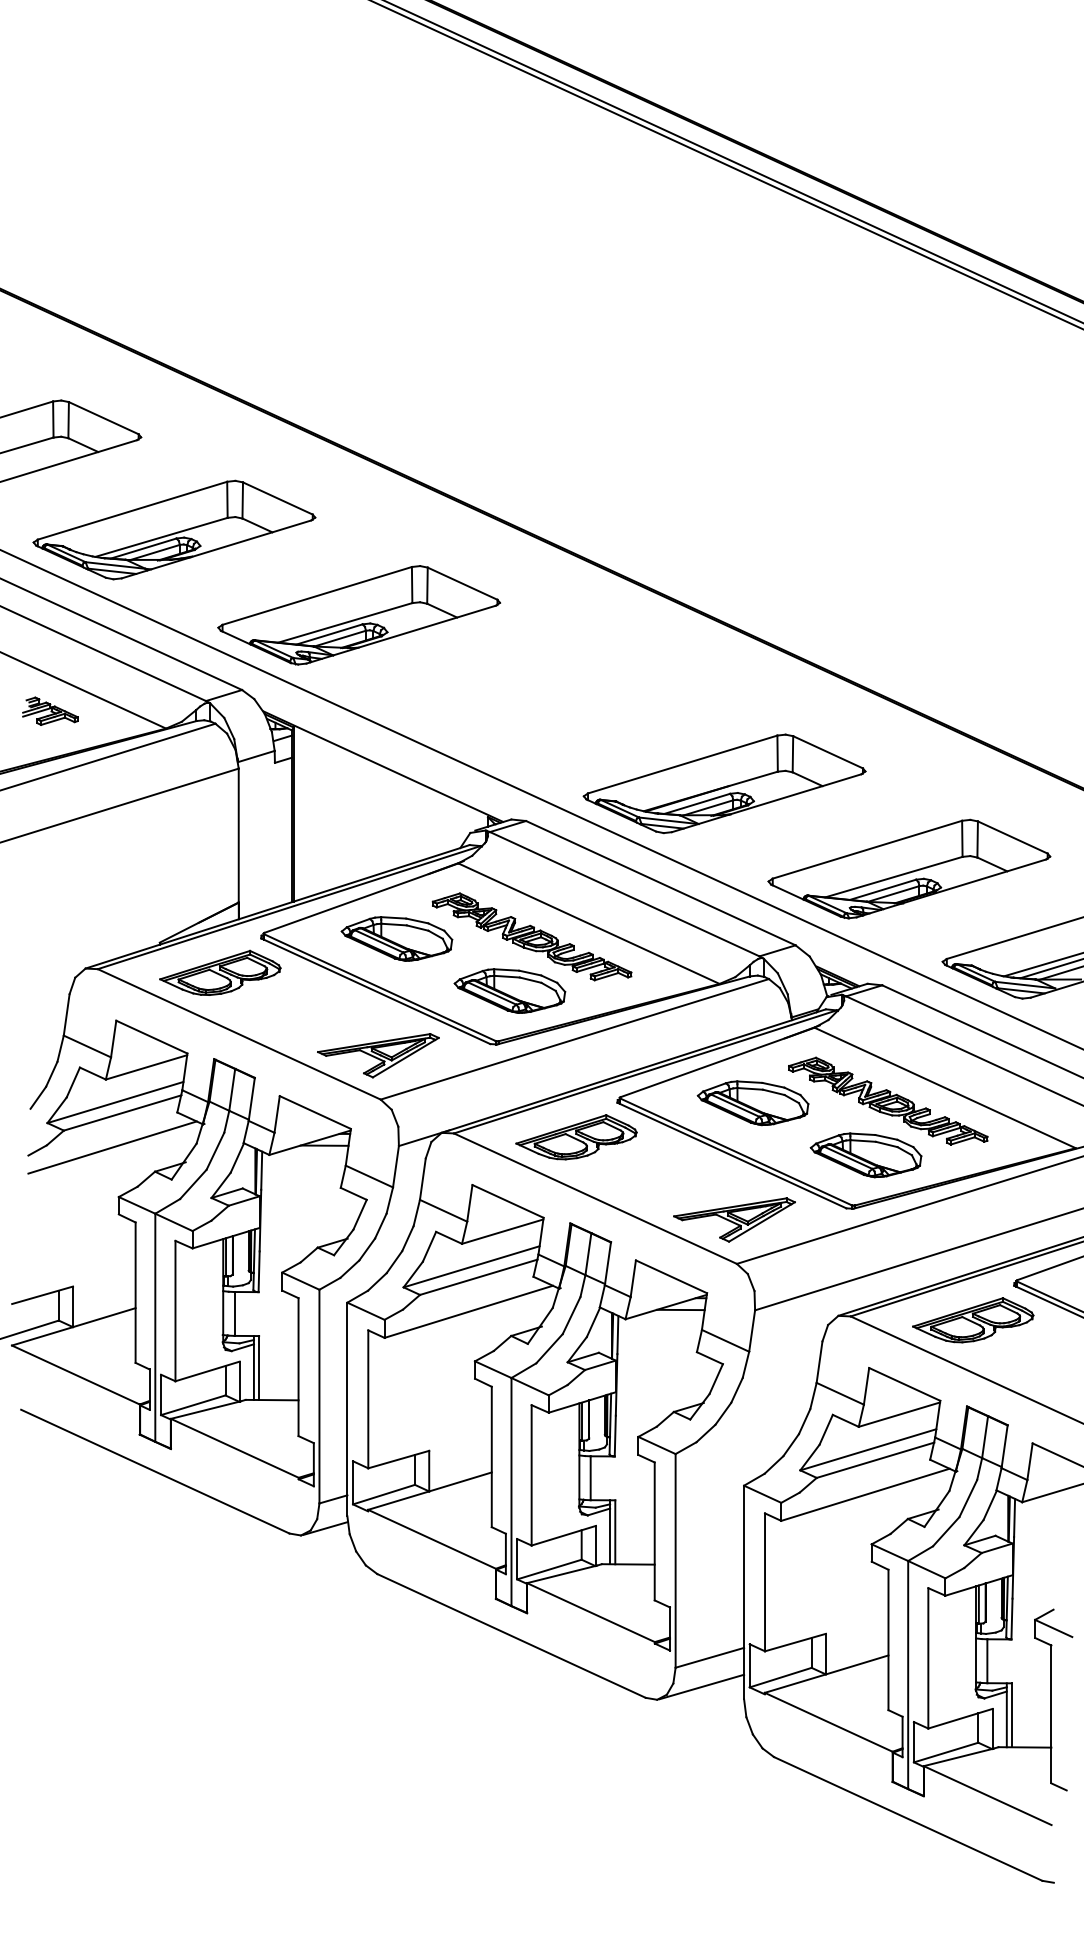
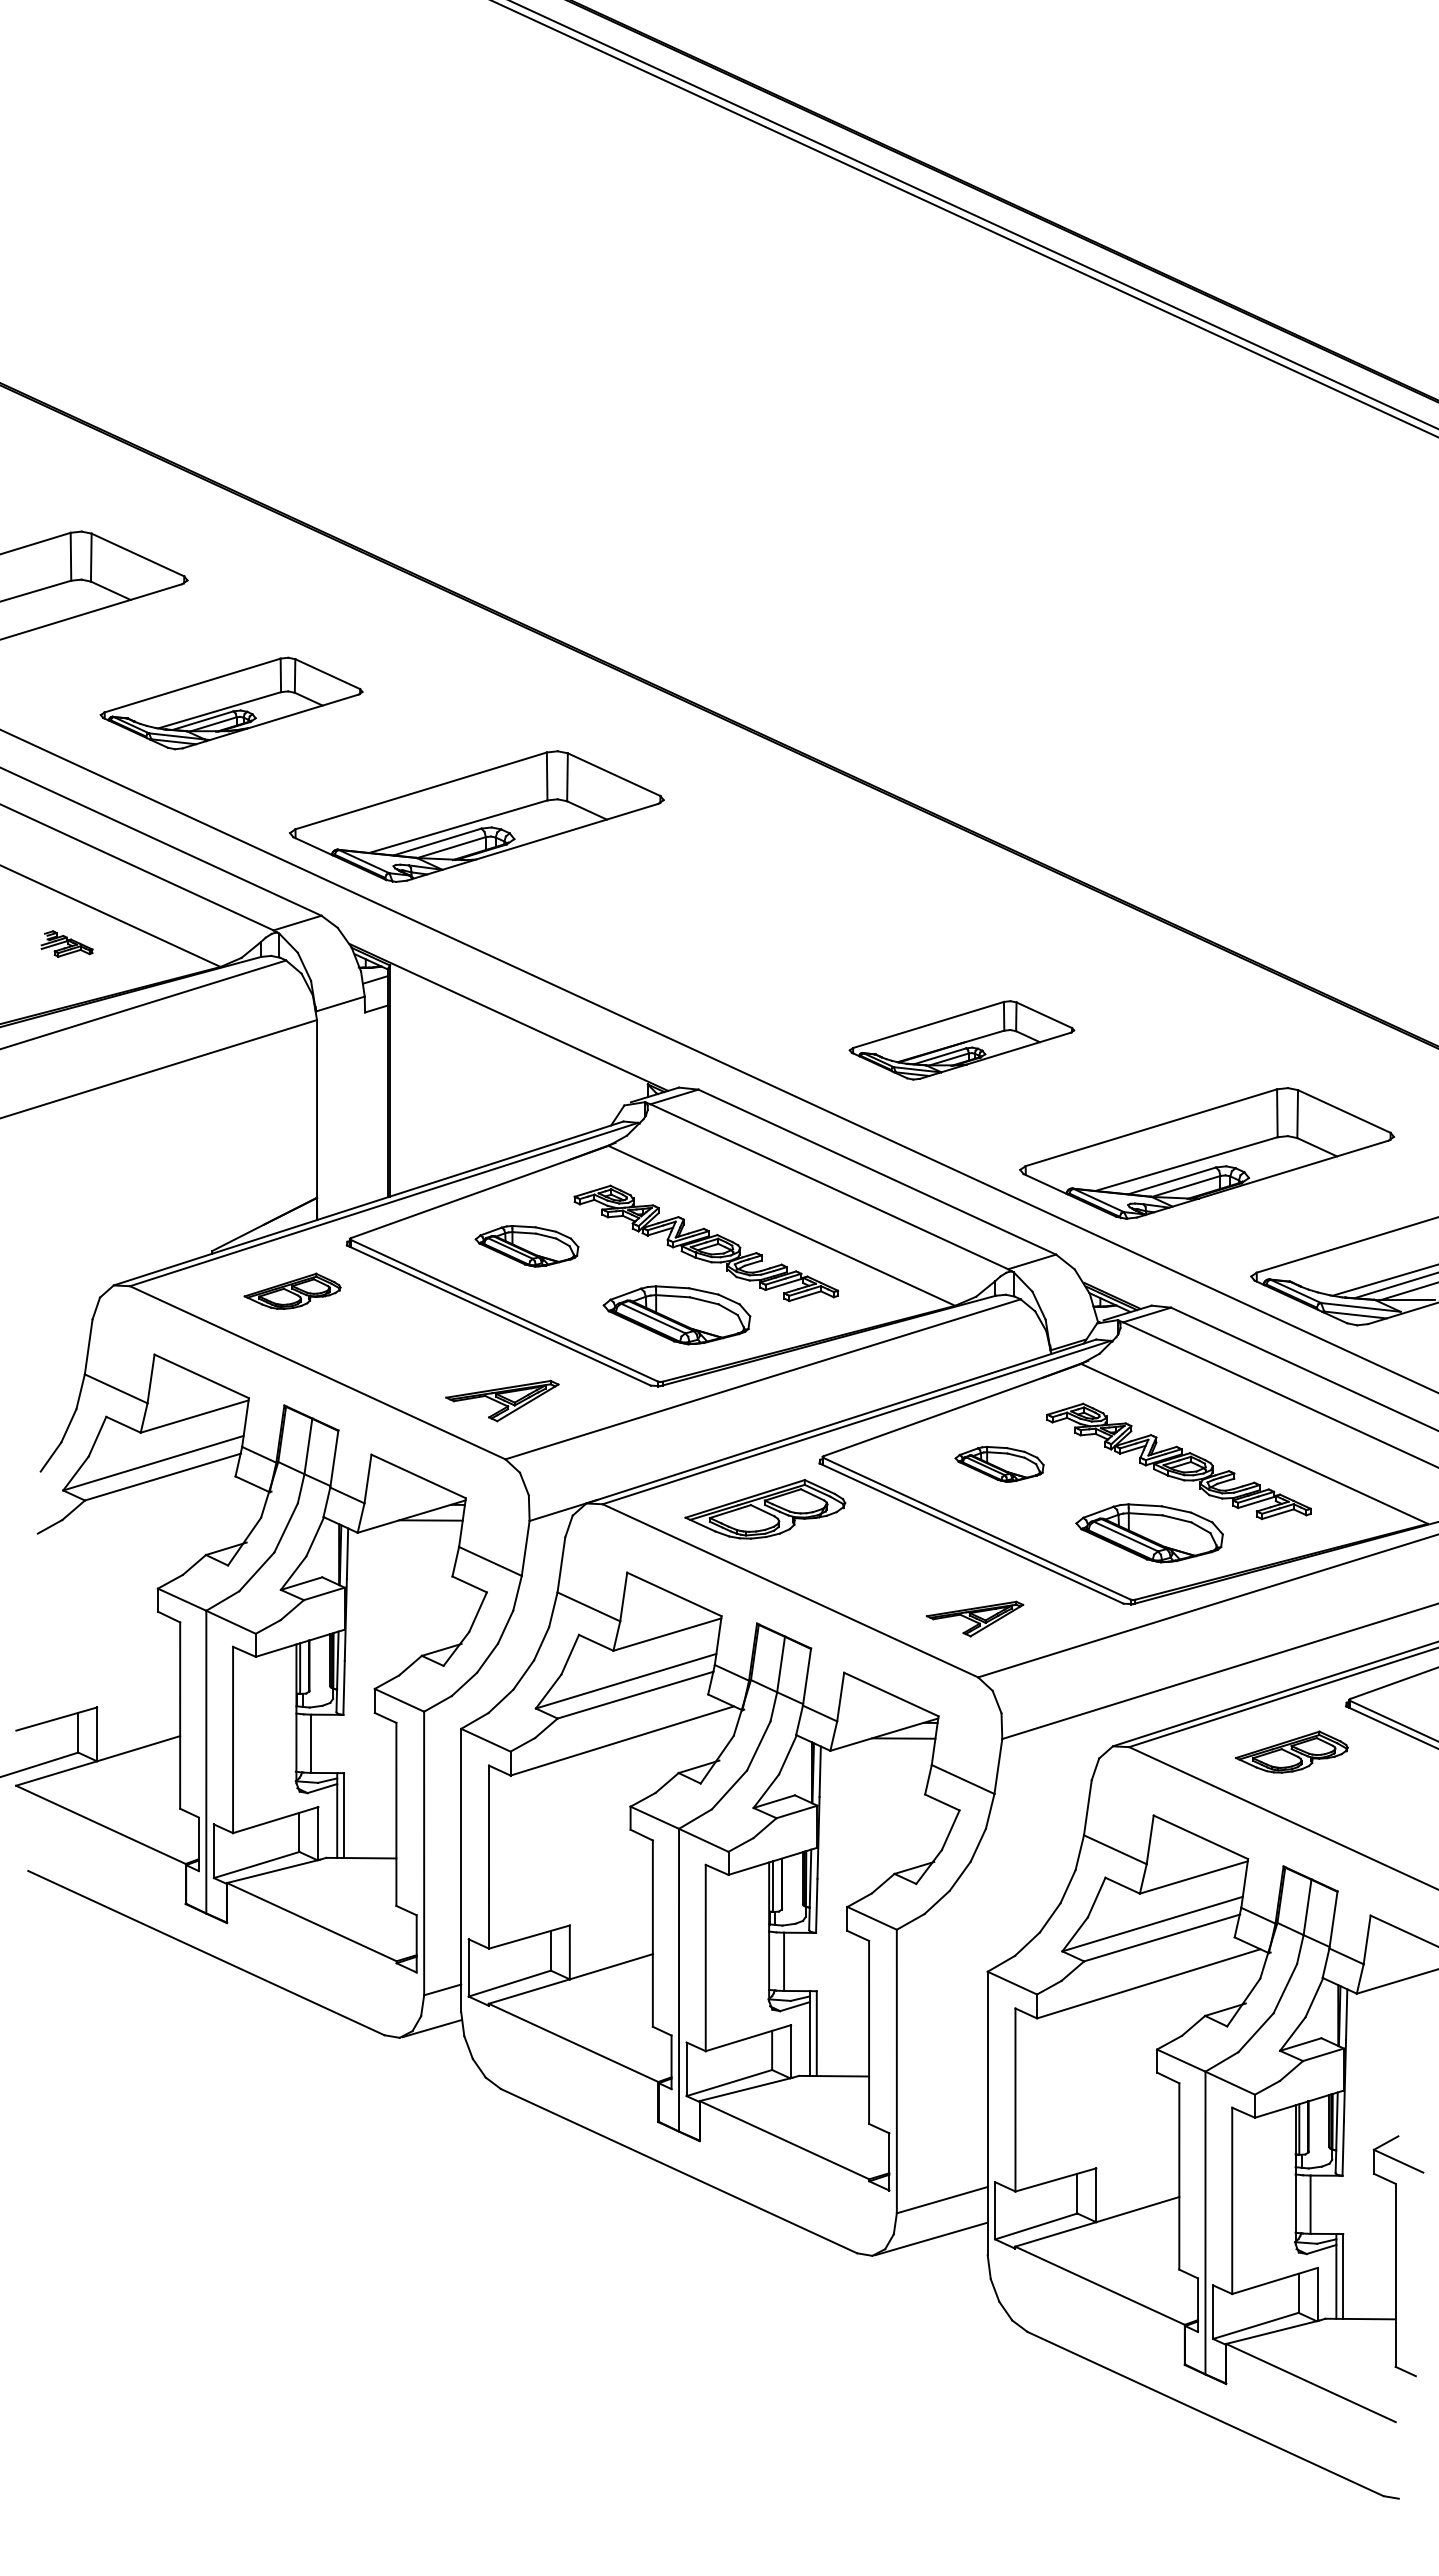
part: (174, 530) -> (231, 703), size x0.7
part: (49, 710) -> (66, 943), size x0.7
part: (724, 784) -> (961, 1040), size x0.6
part: (396, 939) -> (526, 1246), size x0.7
part: (220, 973) -> (292, 1291), size x0.6
part: (378, 1055) -> (502, 1400), size x0.7
part: (752, 1103) -> (999, 1464), size x0.6
line: (112, 1147) -> (149, 1522), removed
part: (734, 1219) -> (974, 1618), size x0.6
part: (973, 1319) -> (1291, 1751), size x0.7

